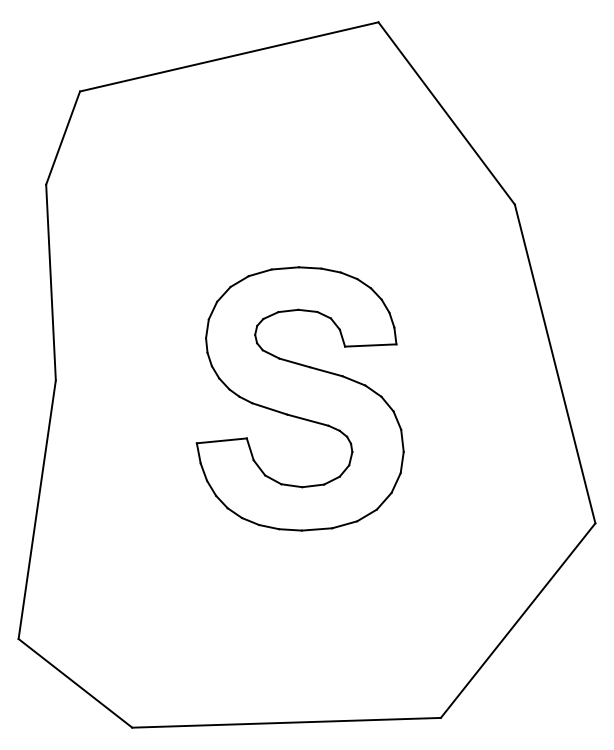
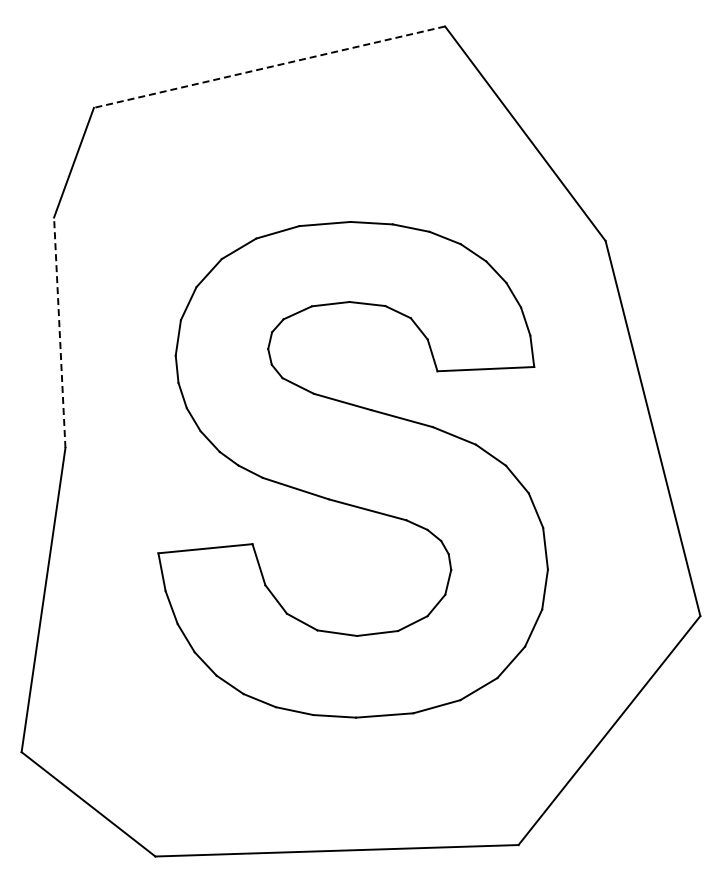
line: (229, 57) -> (269, 67), solid -> dashed
line: (50, 282) -> (59, 332), solid -> dashed
part: (299, 398) -> (352, 469), size x1.6

